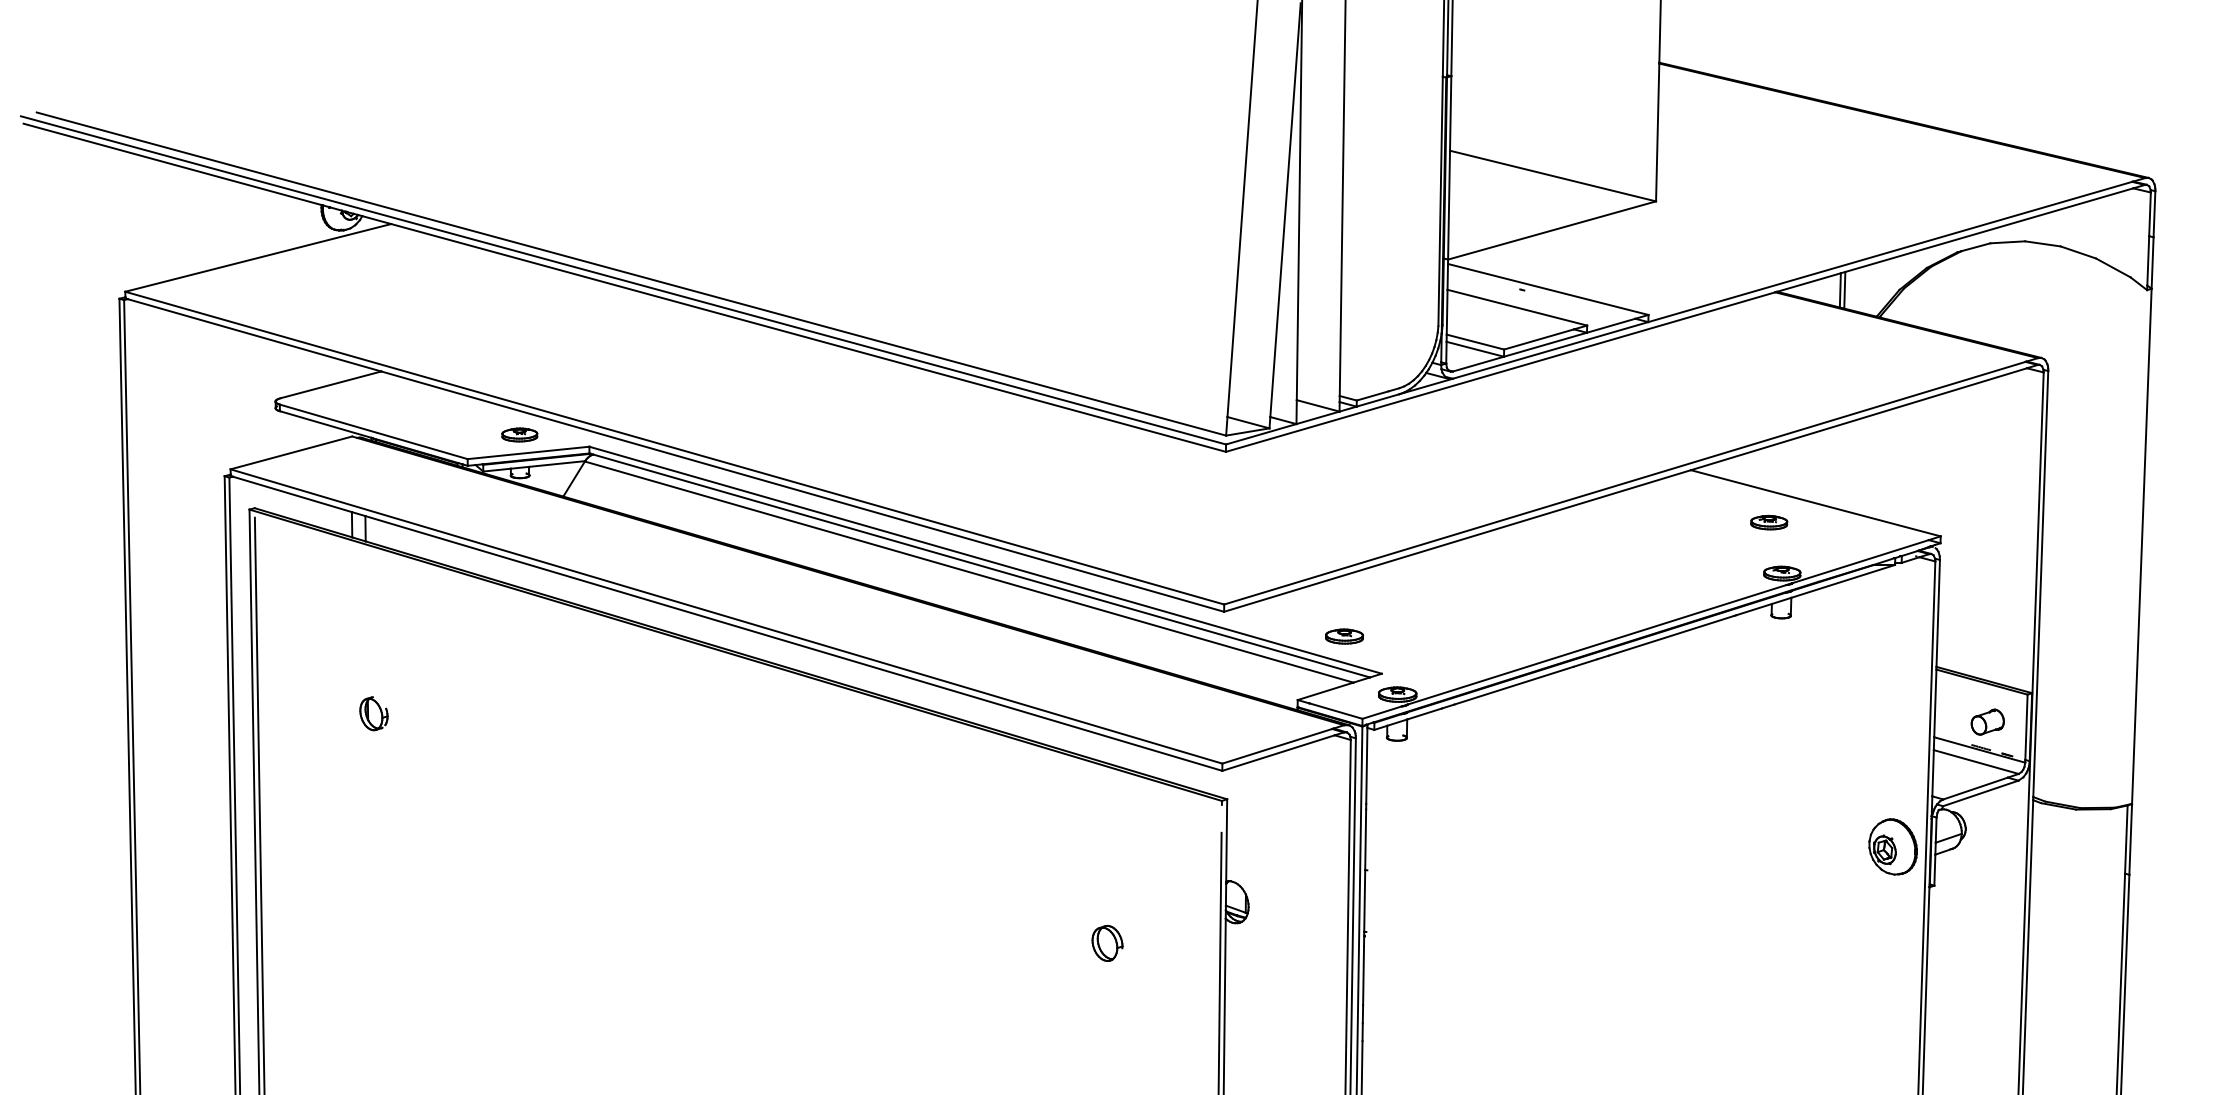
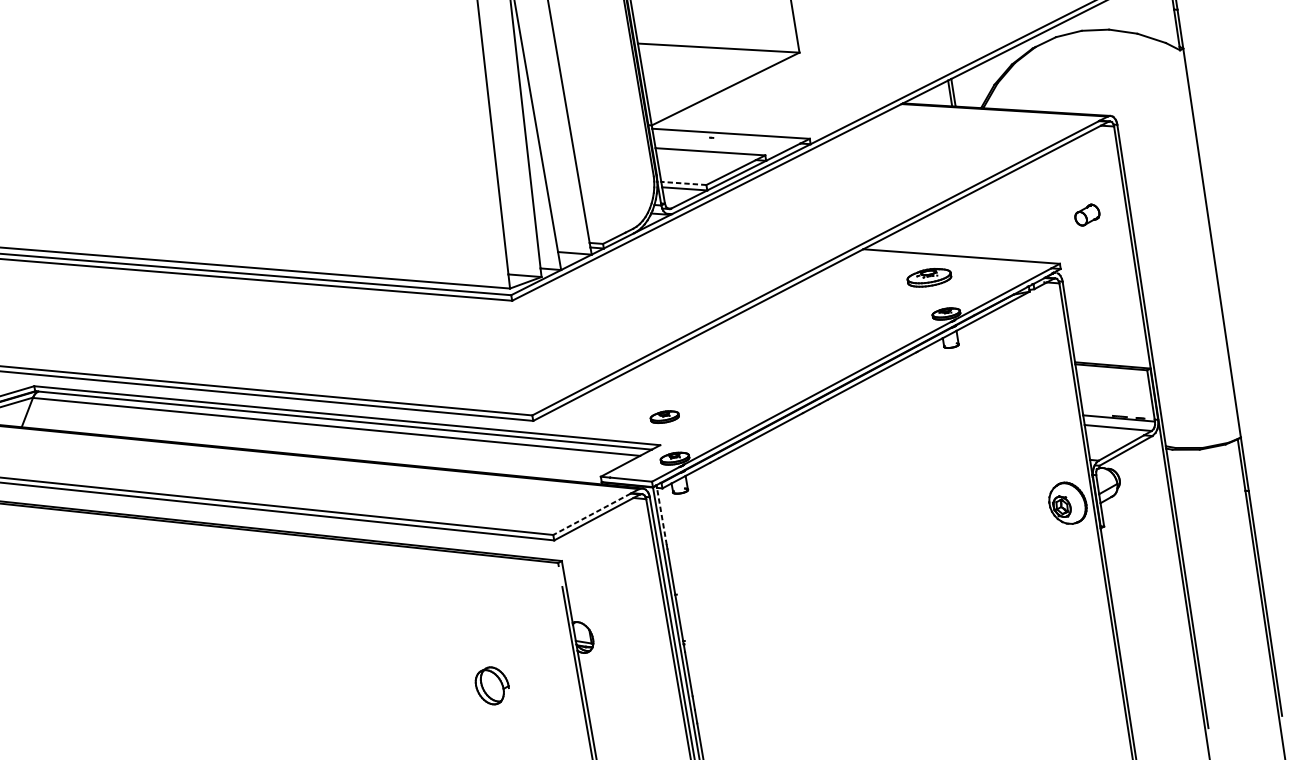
line: (1475, 342) -> (683, 183), solid -> dashed
part: (1769, 522) -> (929, 277), size x1.6
part: (1344, 636) -> (664, 417), moved
part: (1987, 721) -> (1087, 214), moved
line: (1277, 746) -> (592, 514), solid -> dashed
line: (1366, 765) -> (661, 516), solid -> dashed
part: (1107, 943) -> (492, 685), size x1.4

